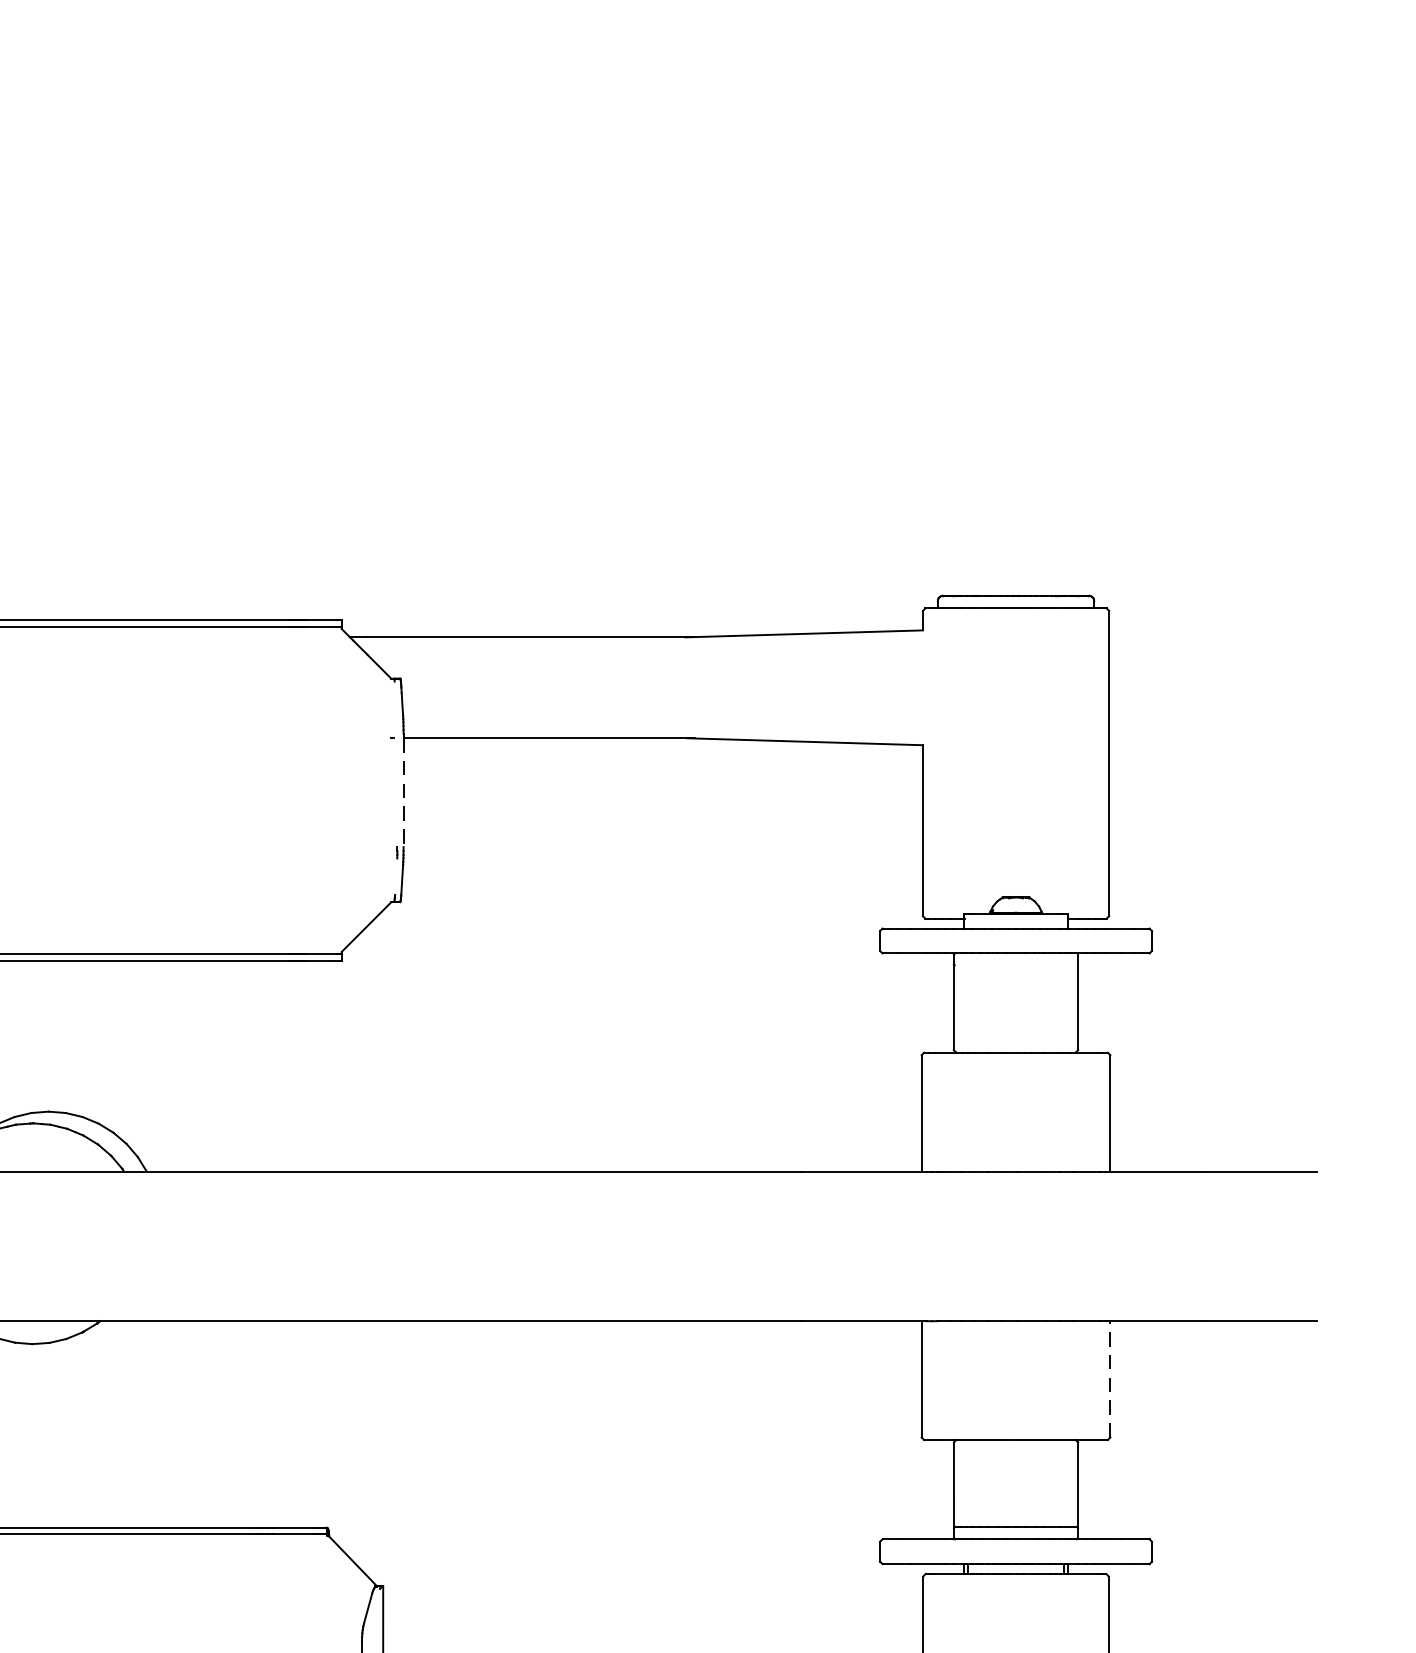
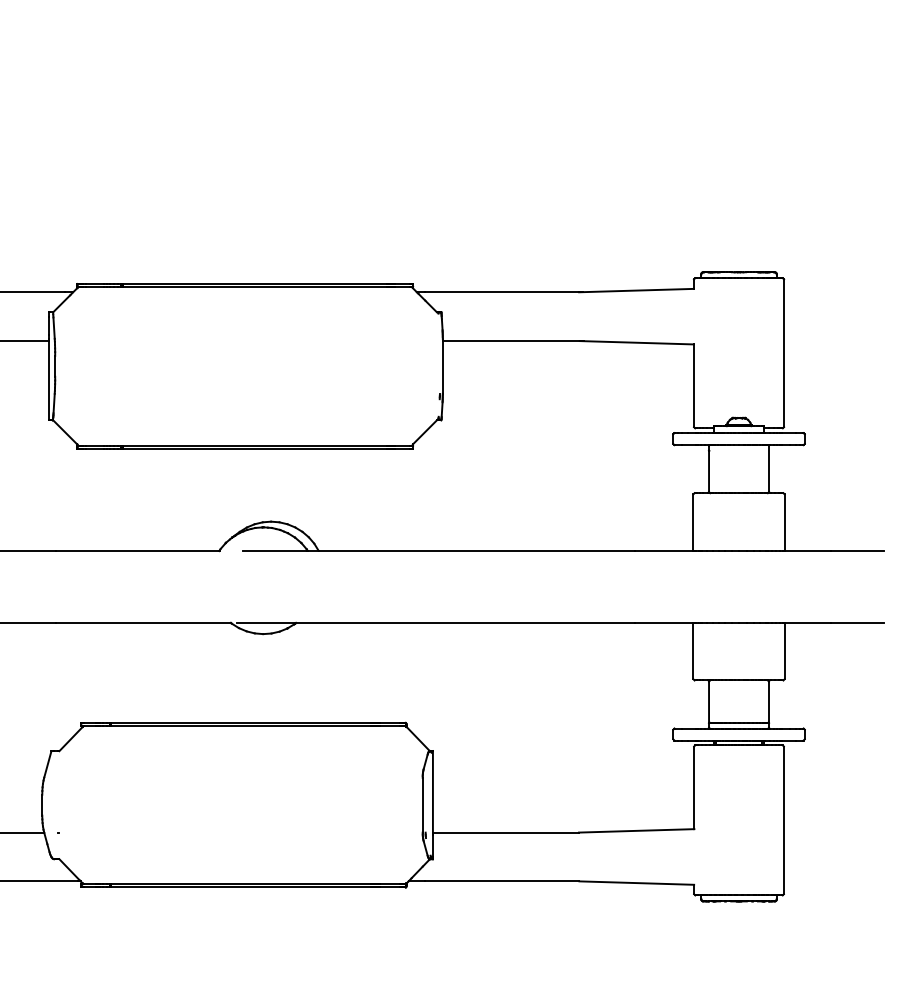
line: (402, 792) -> (442, 367), dashed -> solid
line: (1110, 1378) -> (784, 650), dashed -> solid

